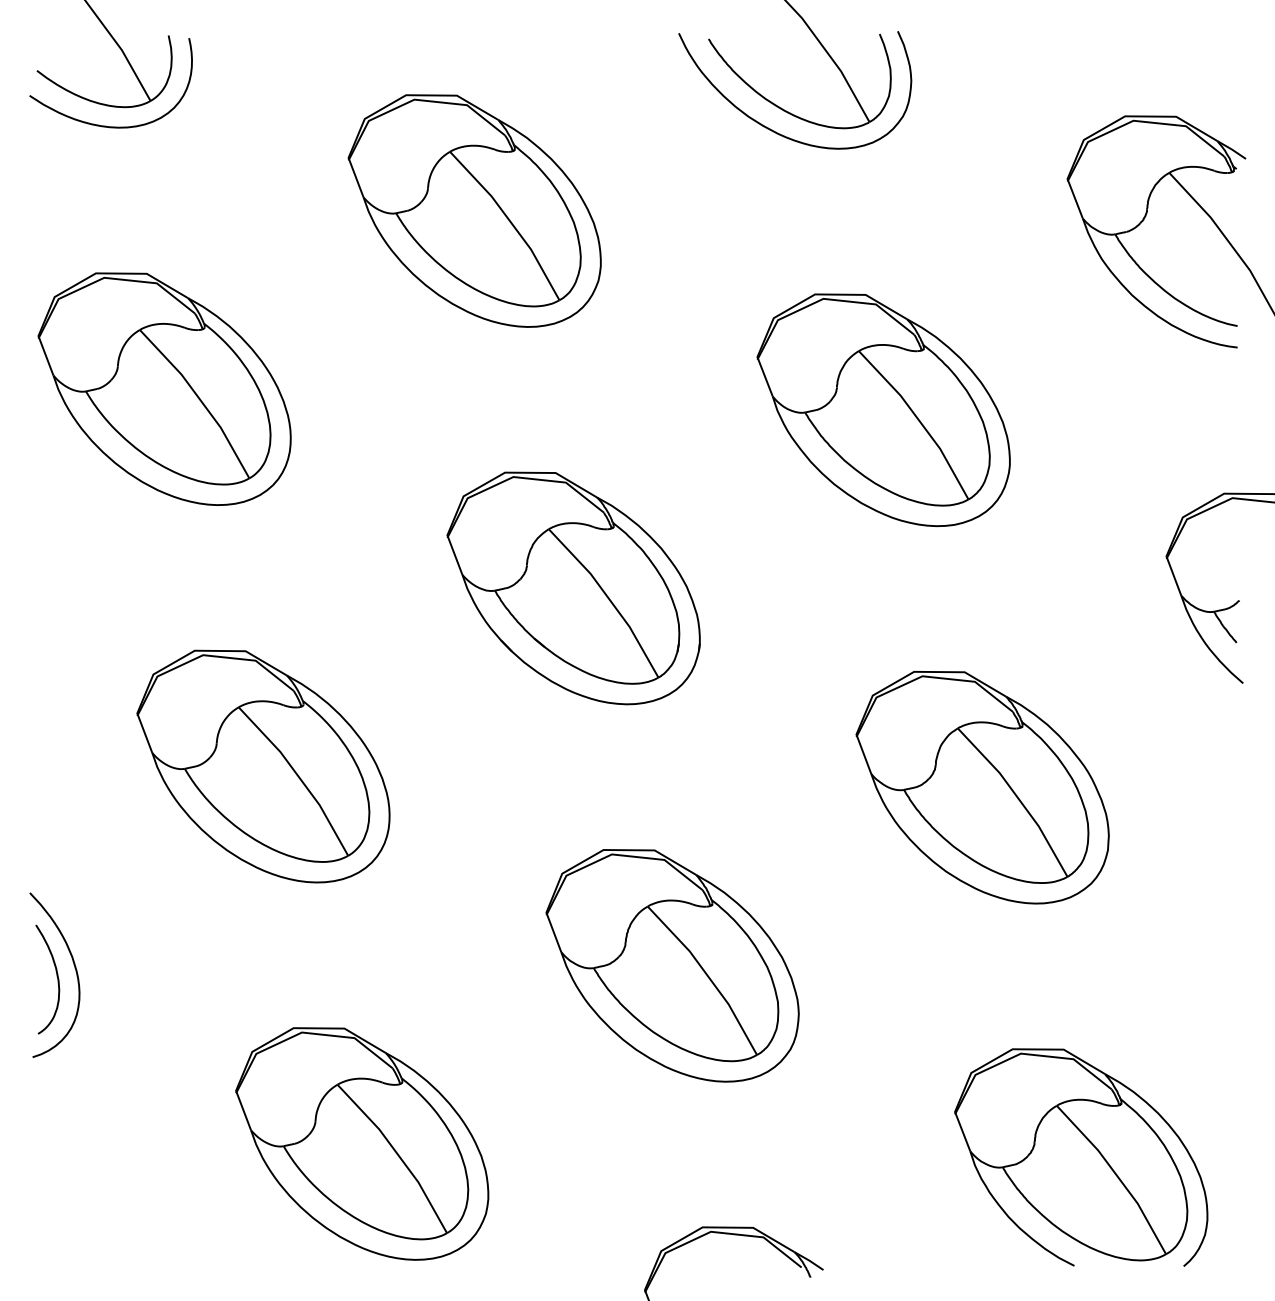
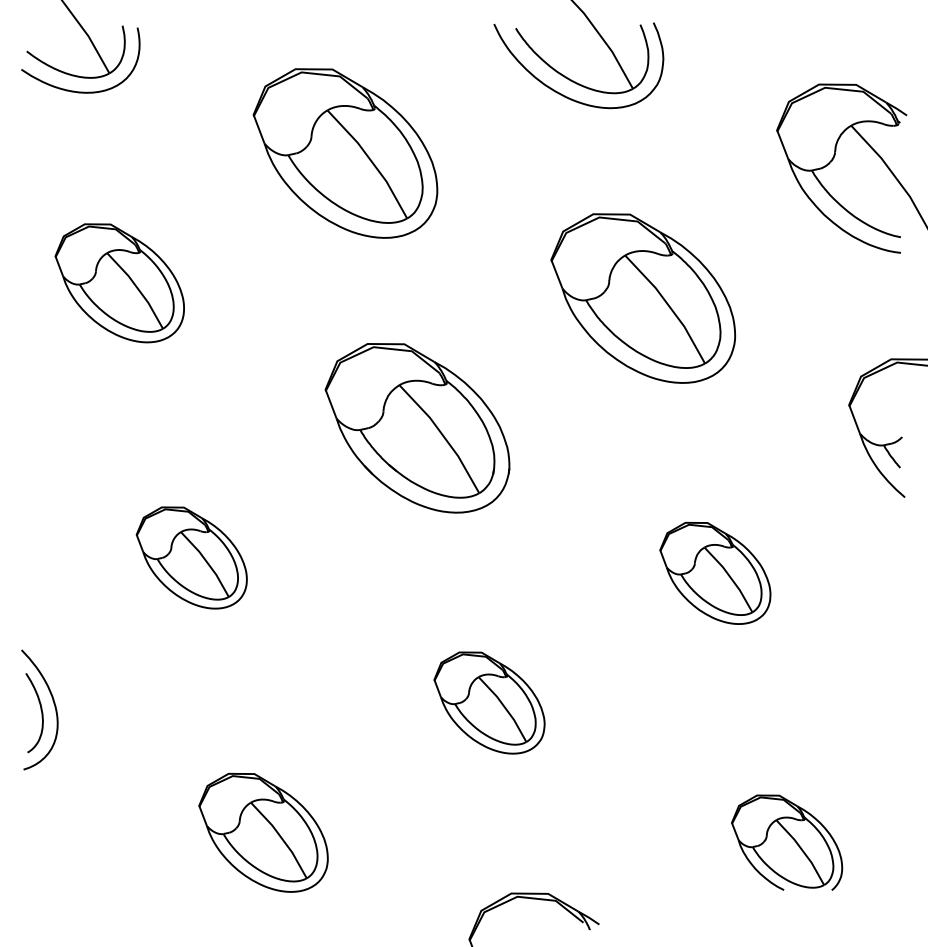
part: (164, 389) -> (119, 283), size x0.7
part: (263, 765) -> (191, 557), size x0.6
part: (982, 787) -> (715, 573), size x0.6
part: (672, 965) -> (489, 702), size x0.6
part: (362, 1143) -> (263, 832), size x0.7
part: (1080, 1157) -> (786, 842), size x0.6

